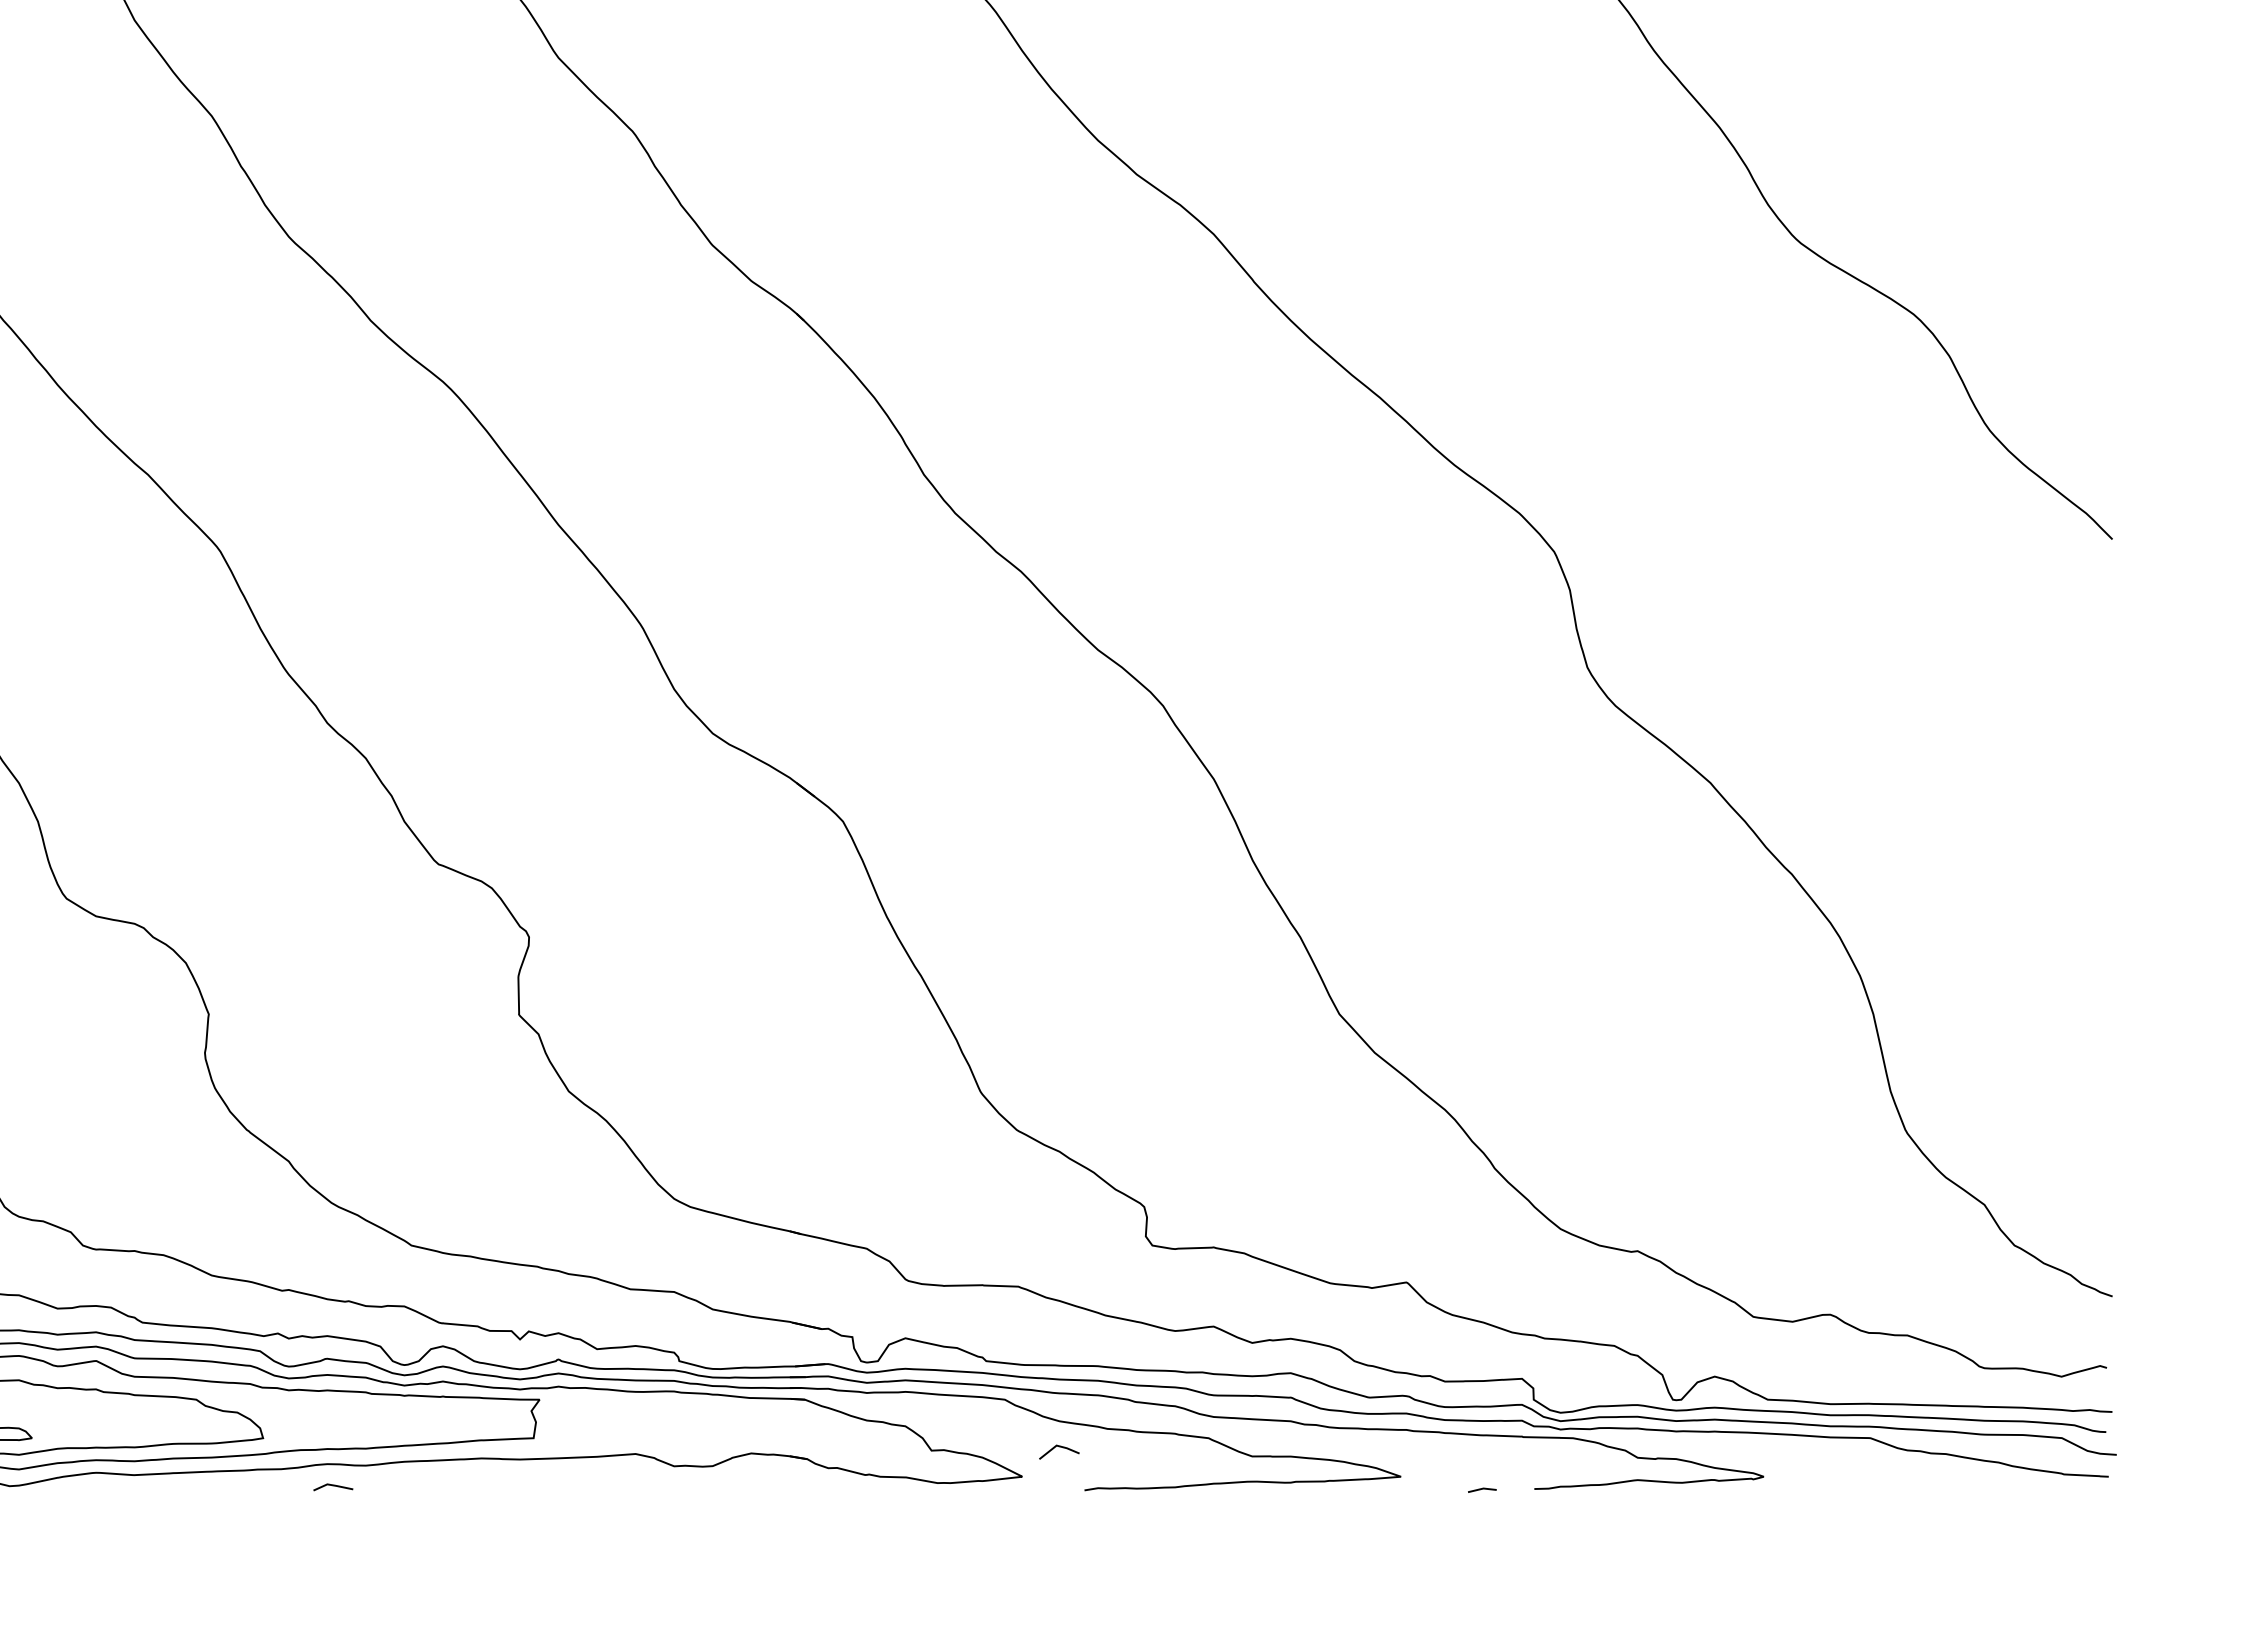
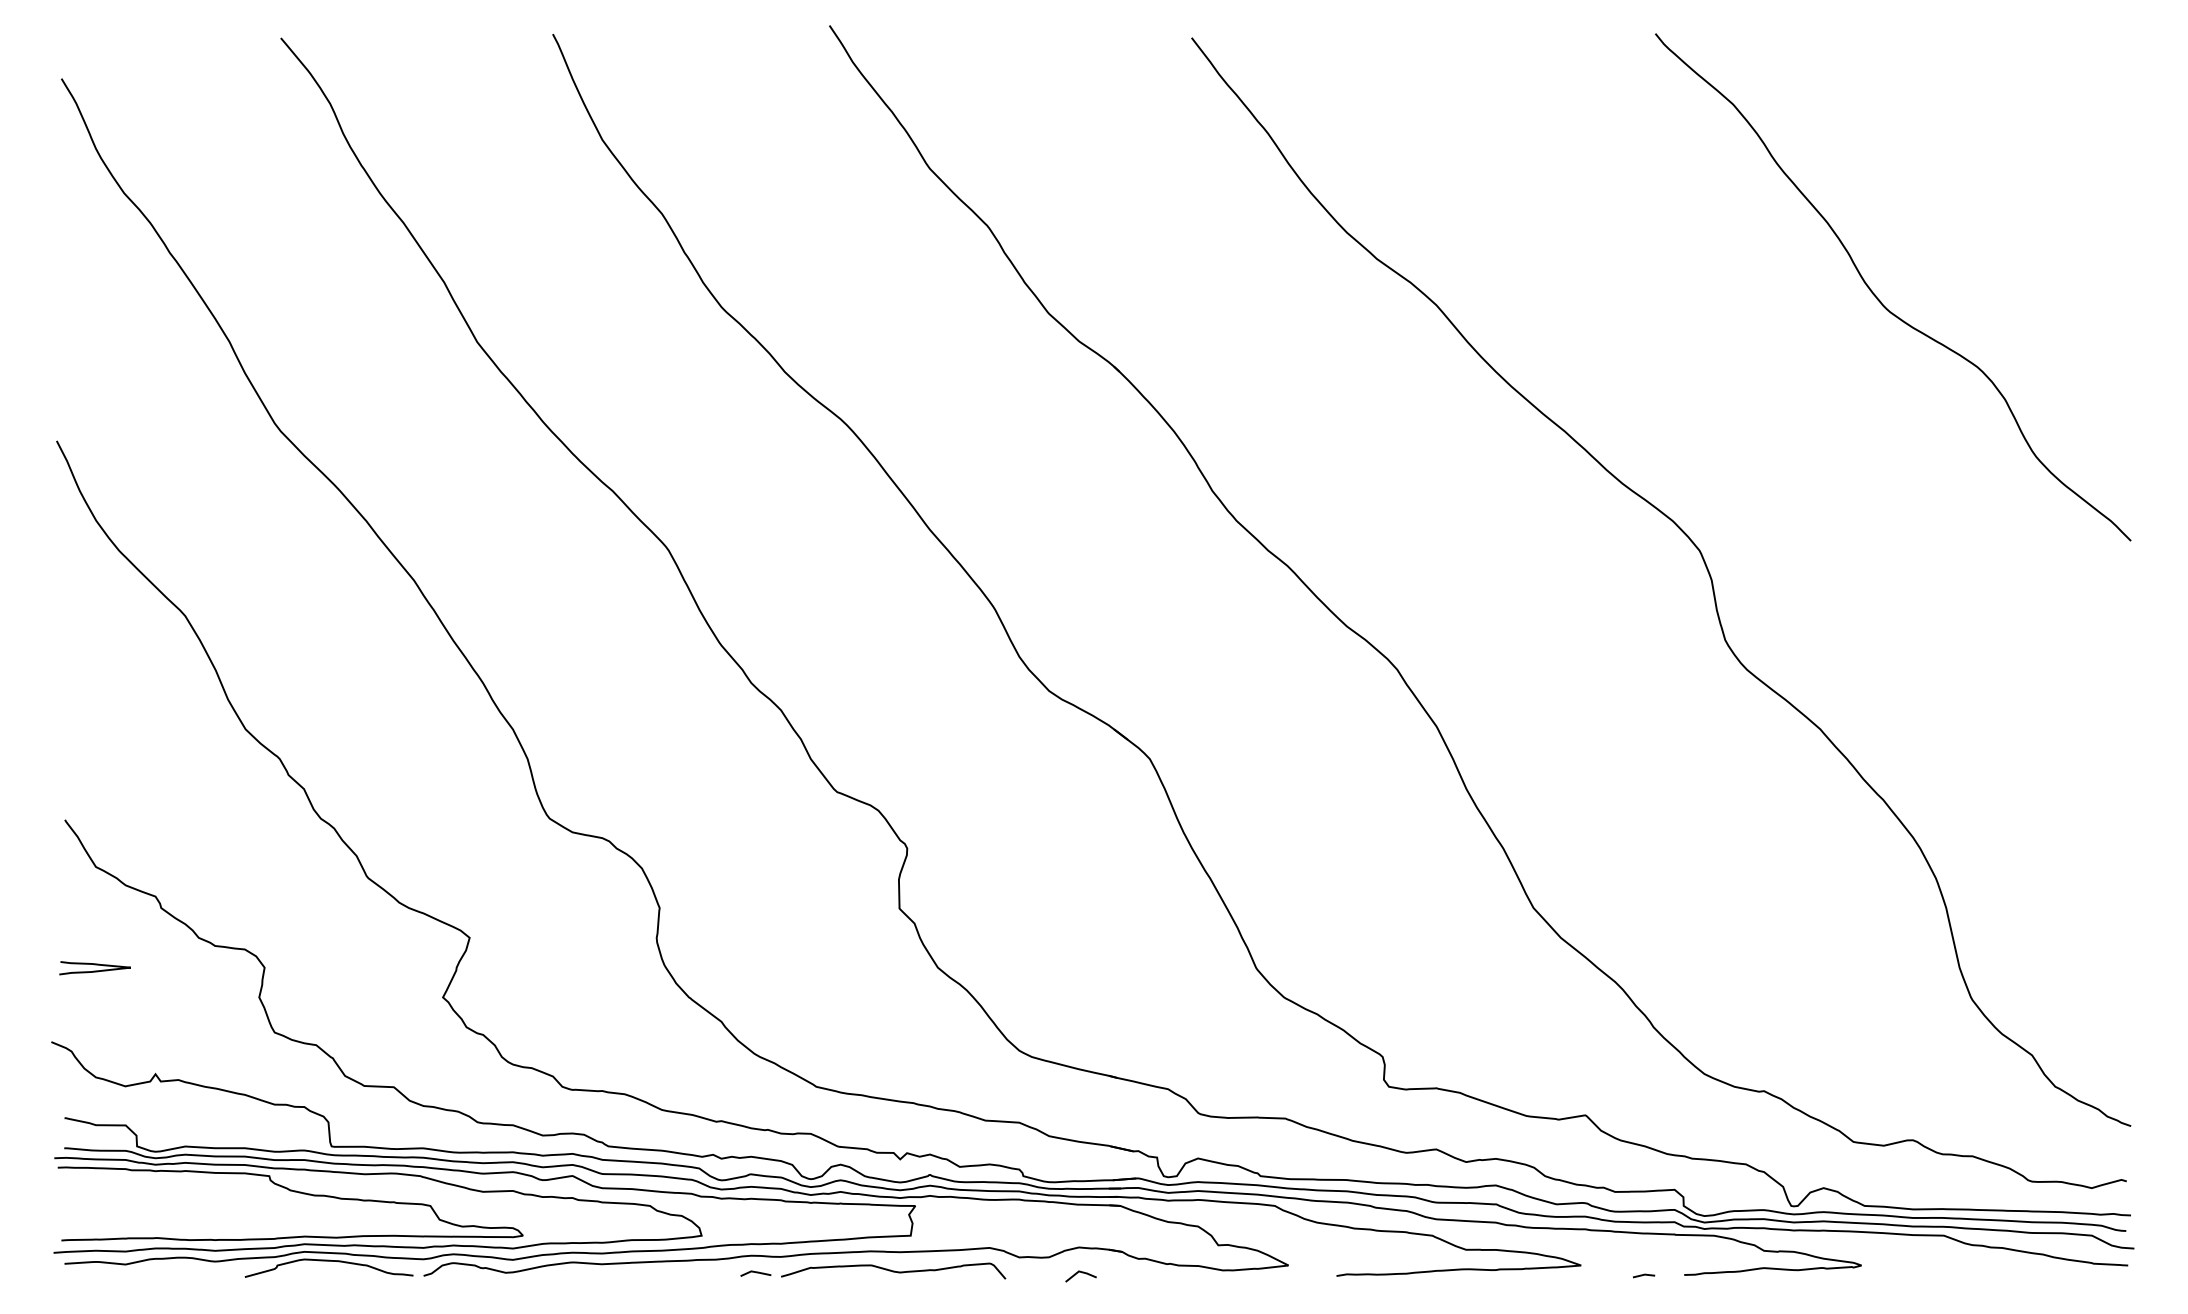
line: (1061, 1448) -> (1082, 1273), moved
curve: (511, 1483) -> (893, 1270), added

